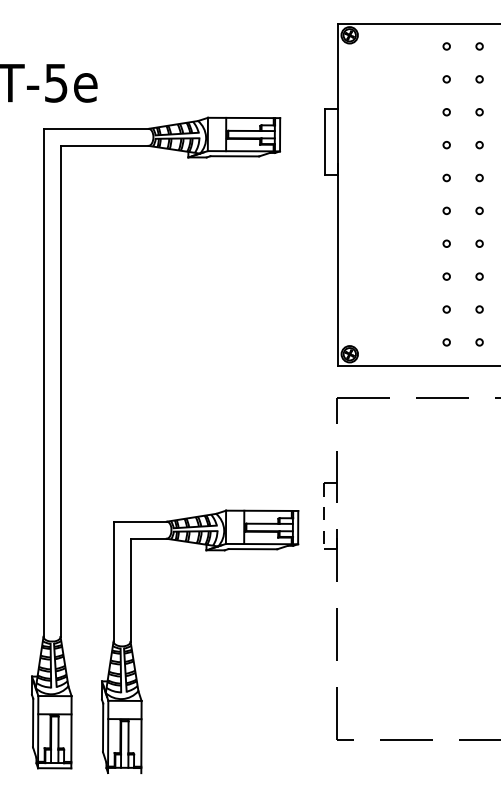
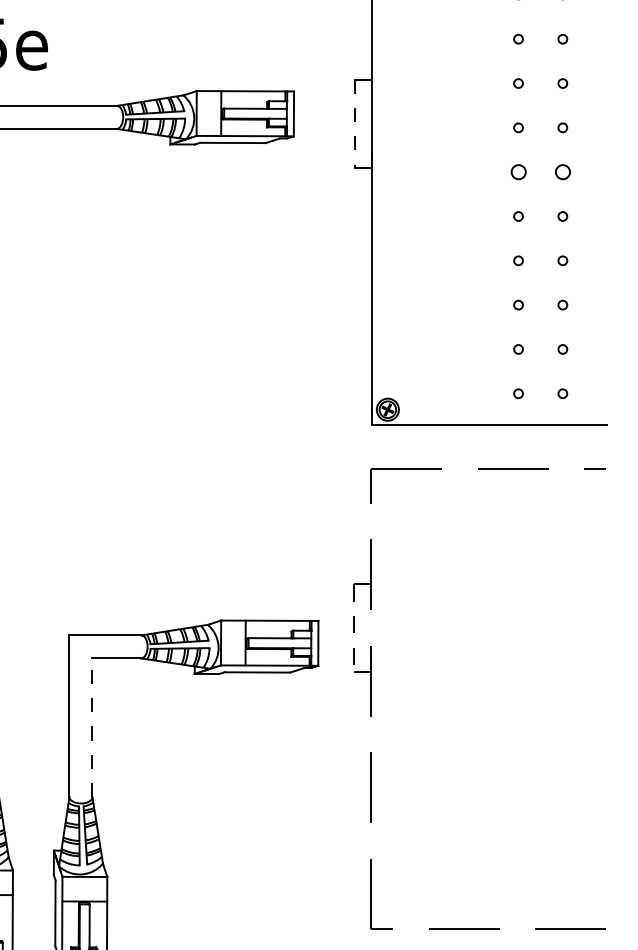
line: (325, 142) -> (355, 124), solid -> dashed
circle: (446, 177) -> (518, 171), size x1.6
circle: (479, 177) -> (562, 171), size x1.6
line: (130, 590) -> (92, 728), solid -> dashed

